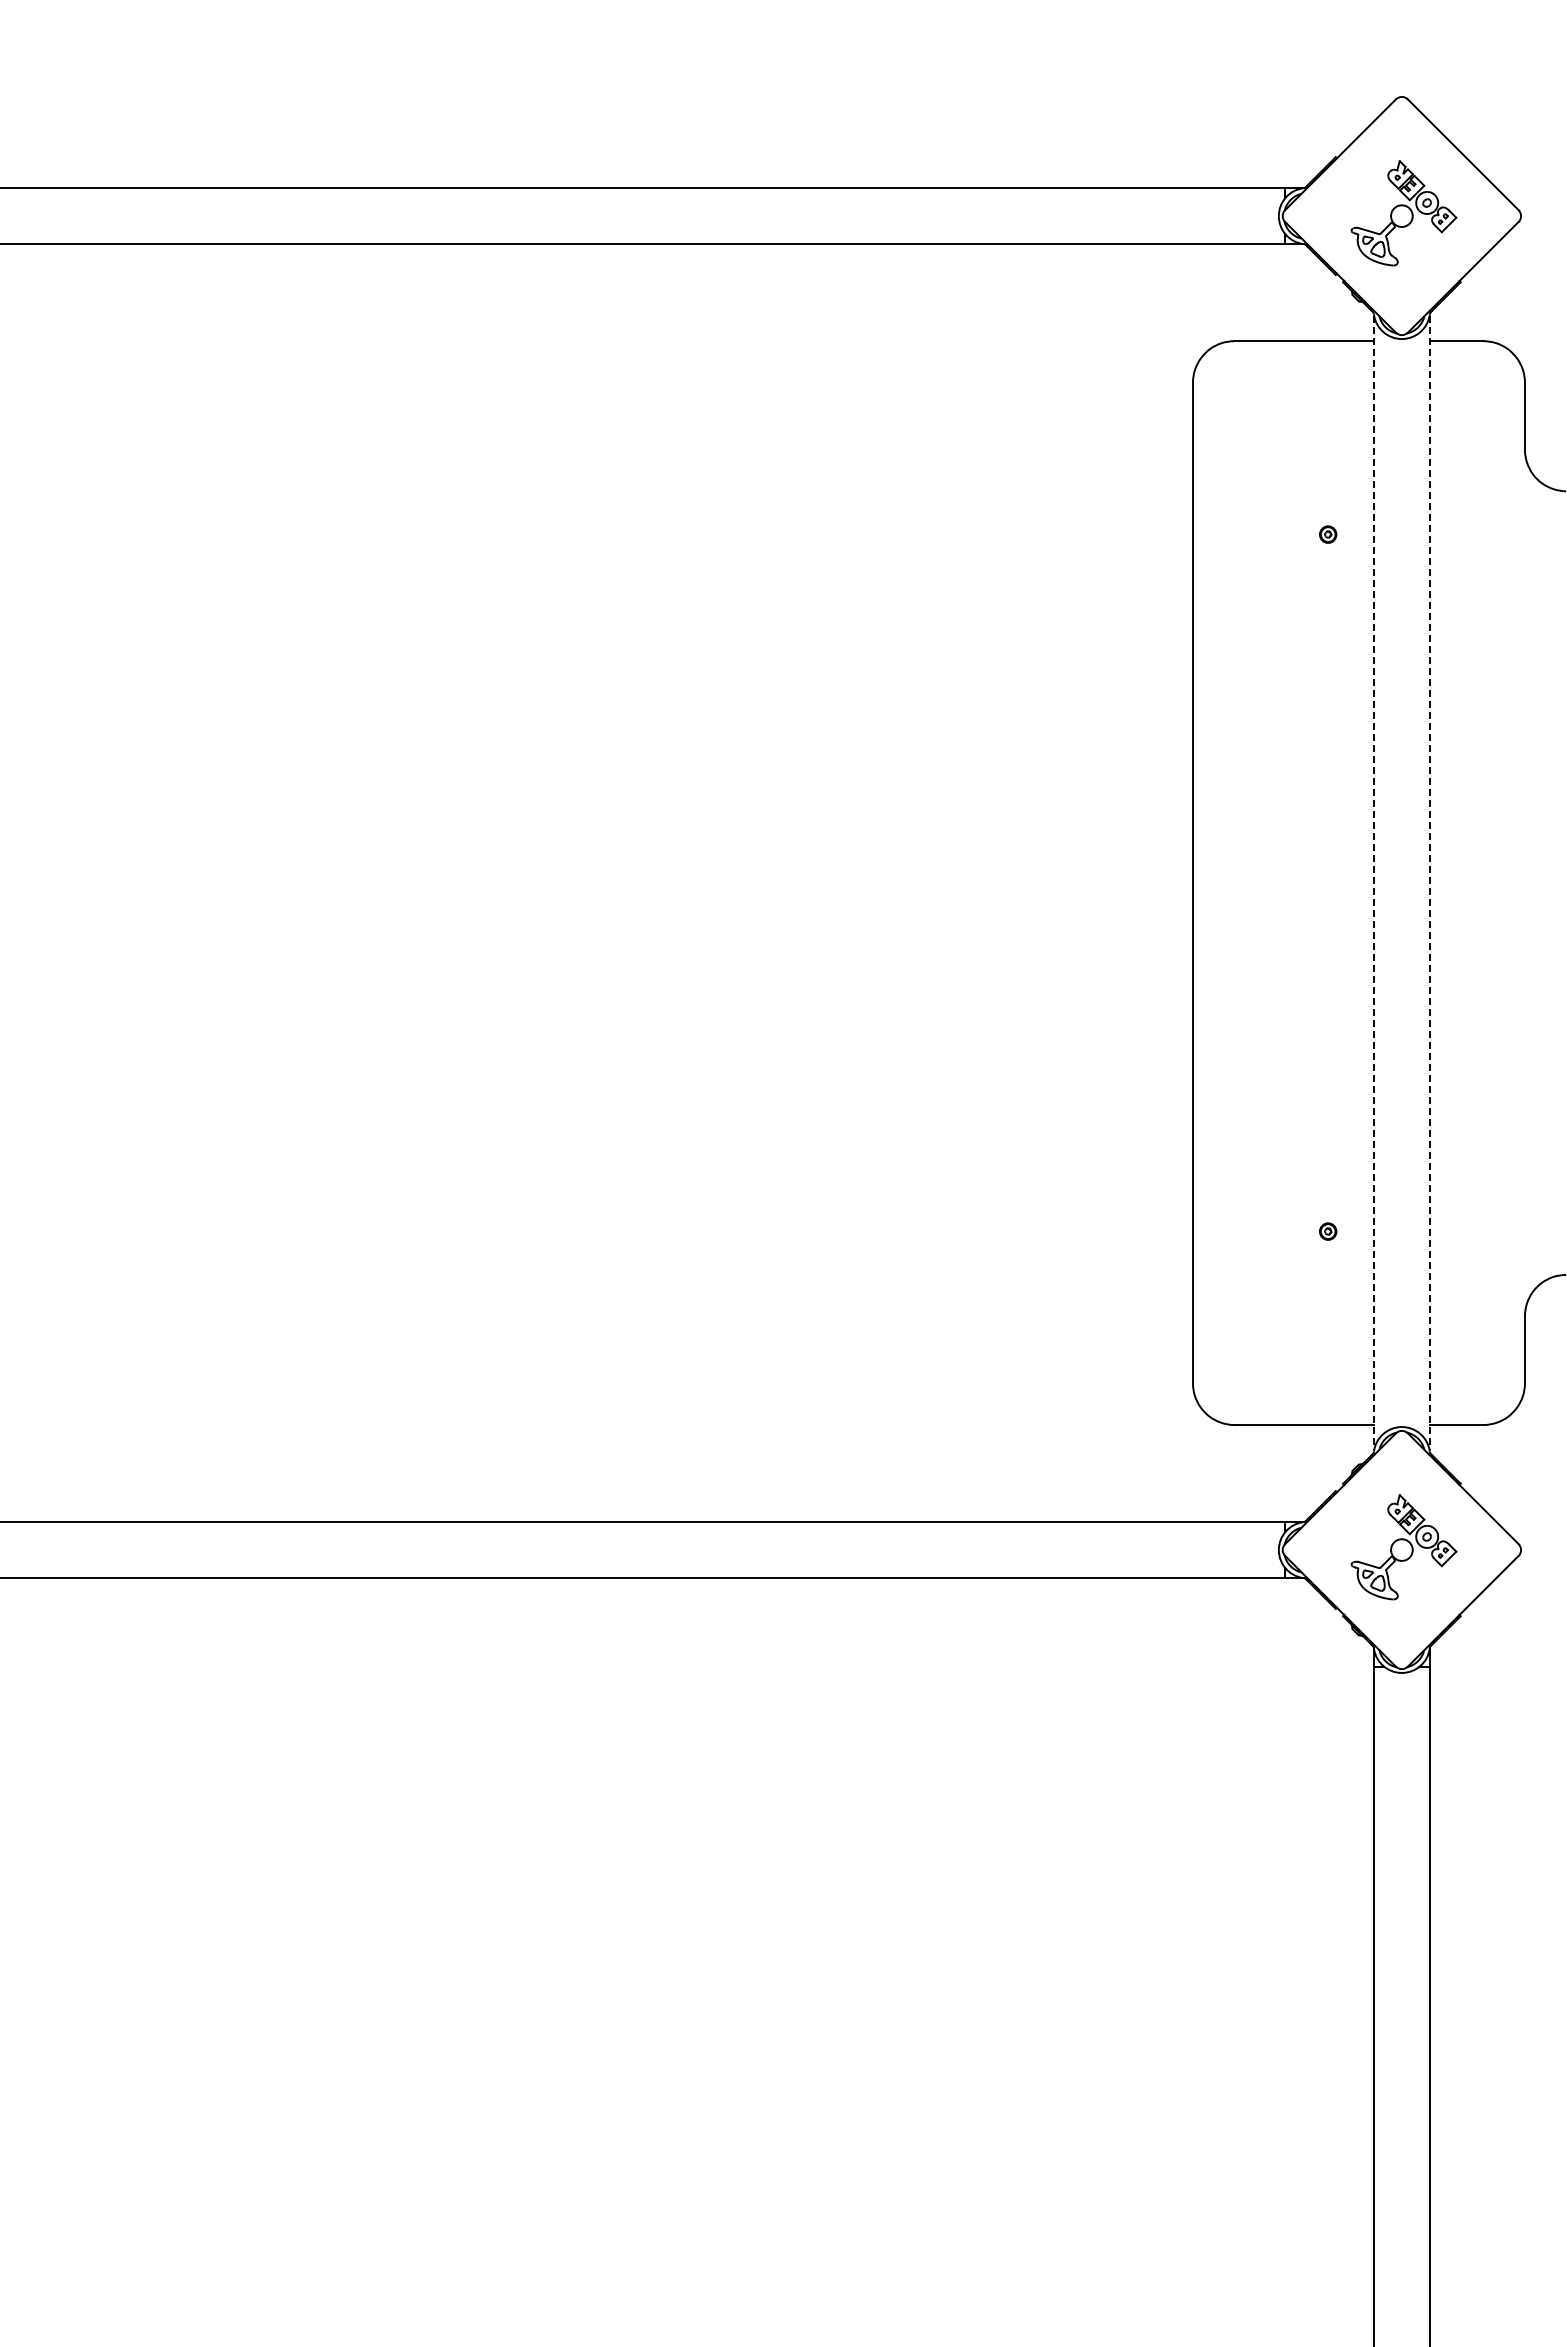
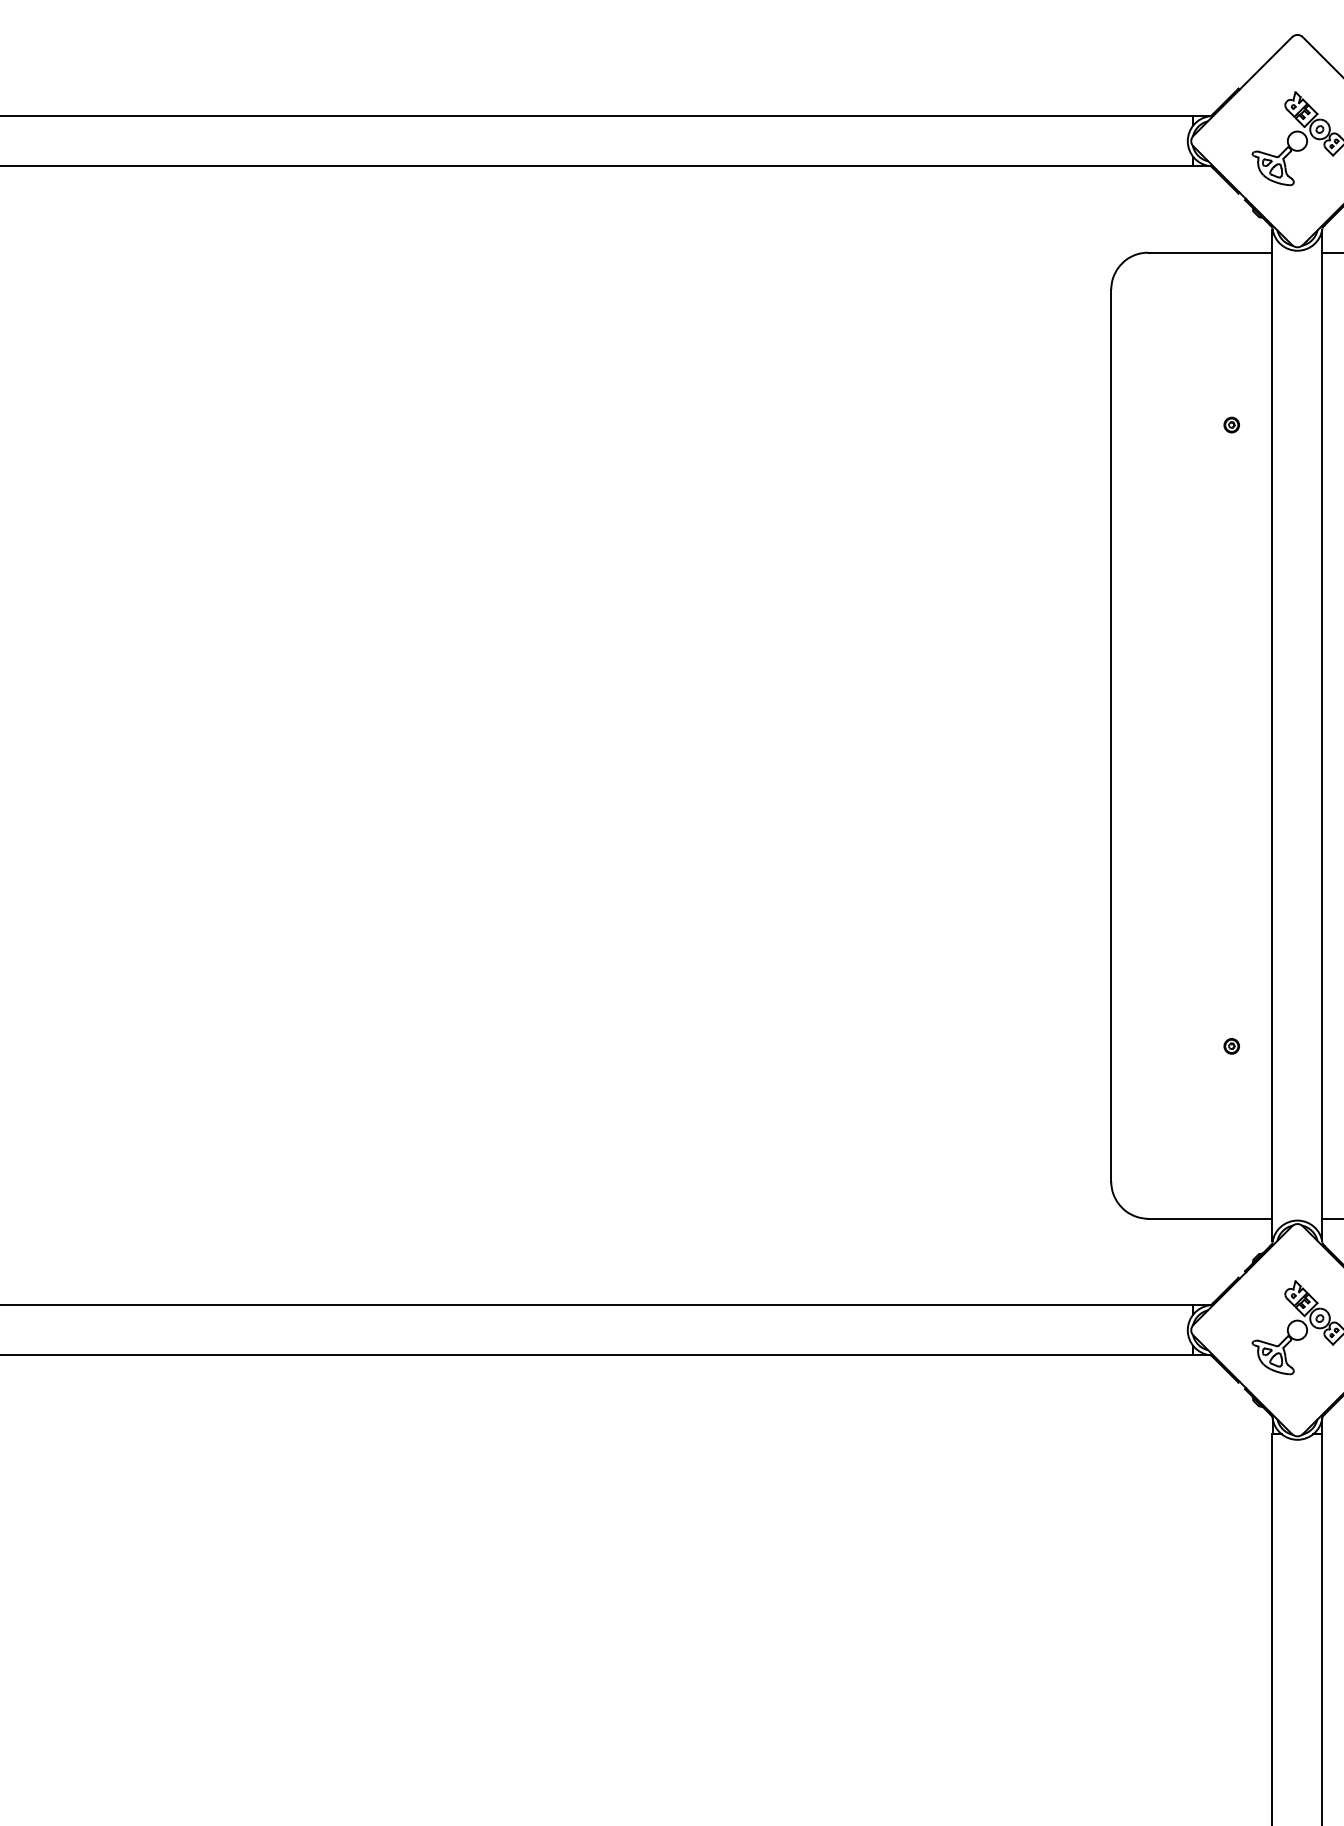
line: (1373, 883) -> (1272, 736), dashed -> solid
line: (1429, 883) -> (1322, 736), dashed -> solid

